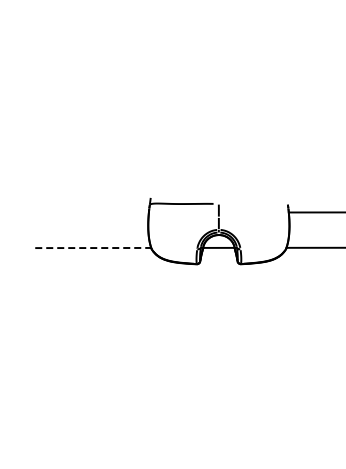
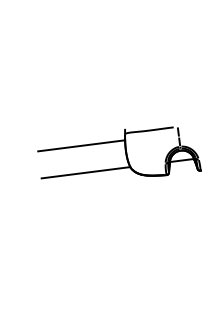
line: (91, 212) -> (81, 145), added
line: (93, 248) -> (86, 173), dashed -> solid

